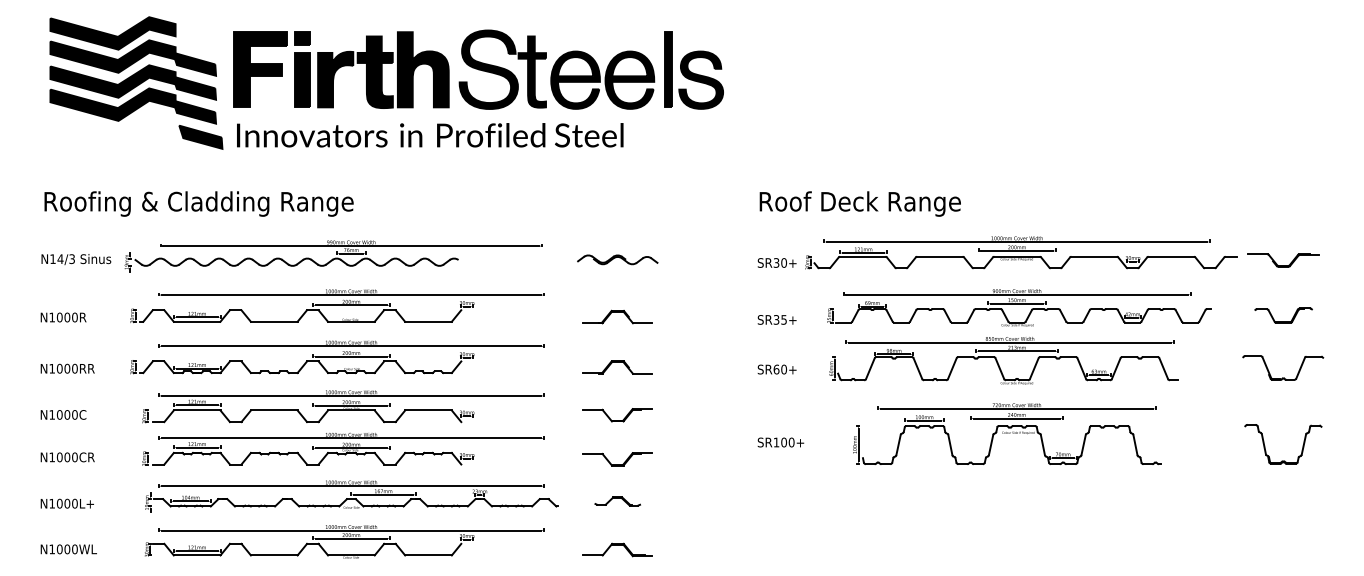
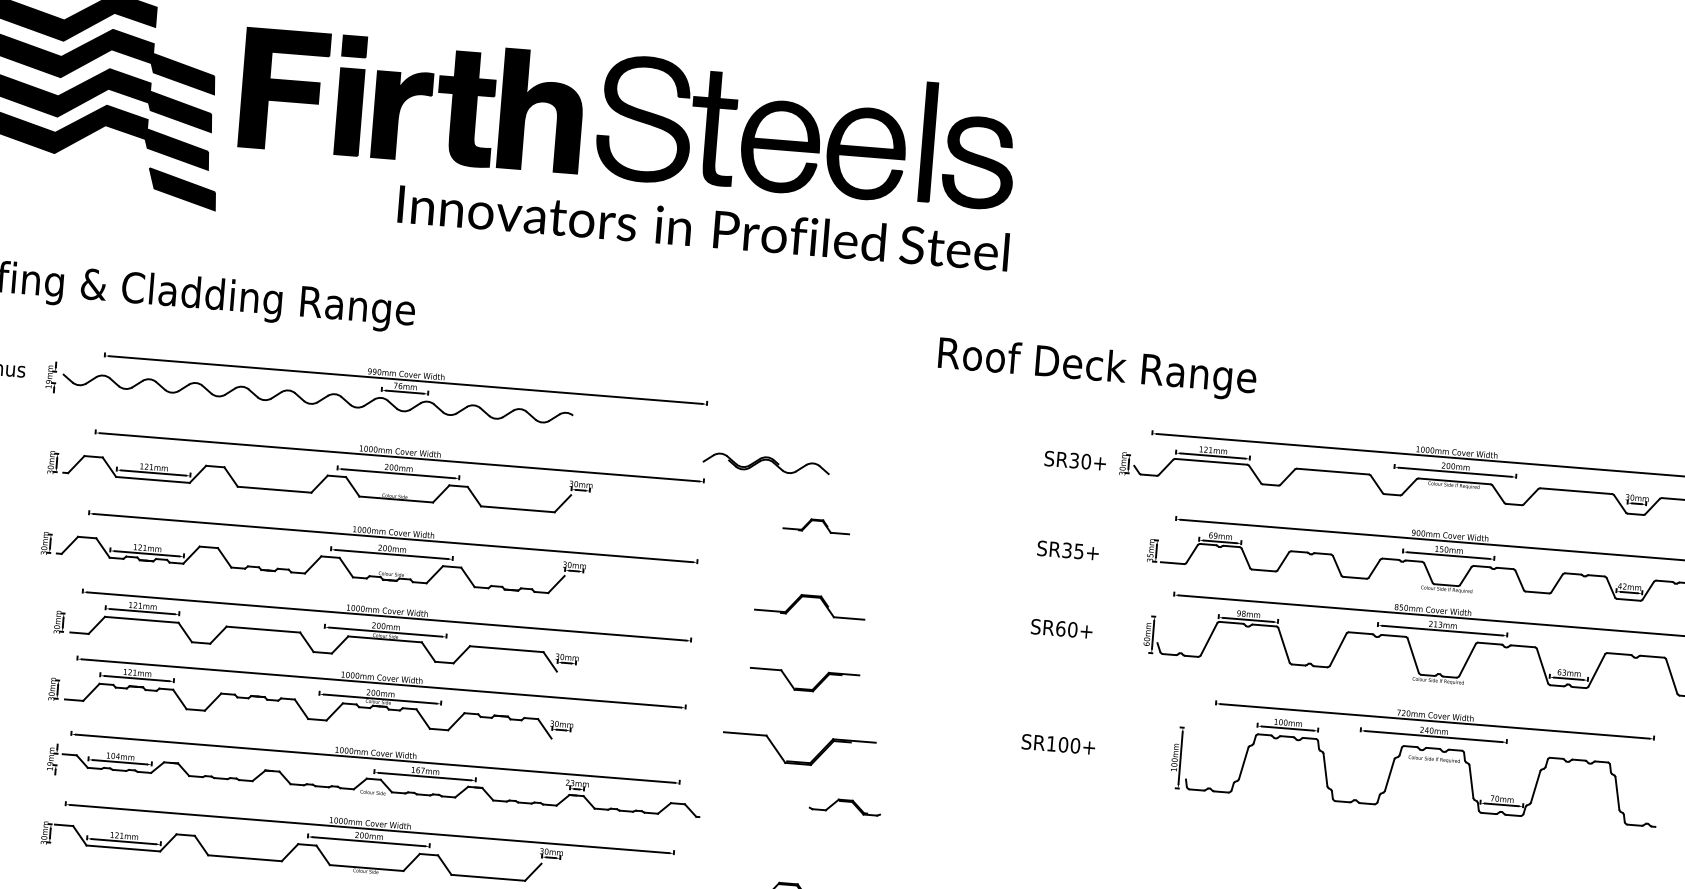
text: (430, 135) -> (704, 228), moved
text: (859, 203) -> (1096, 367), moved
part: (617, 259) -> (766, 463), moved
part: (617, 316) -> (816, 524), size x0.6
part: (617, 459) -> (798, 750), size x1.4
part: (617, 501) -> (844, 806), moved

